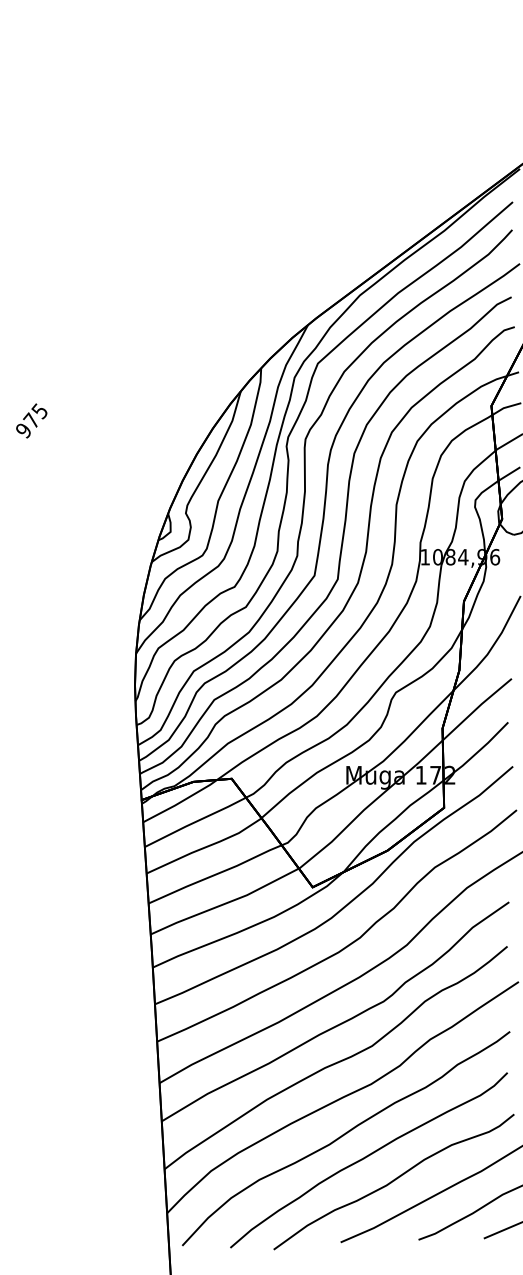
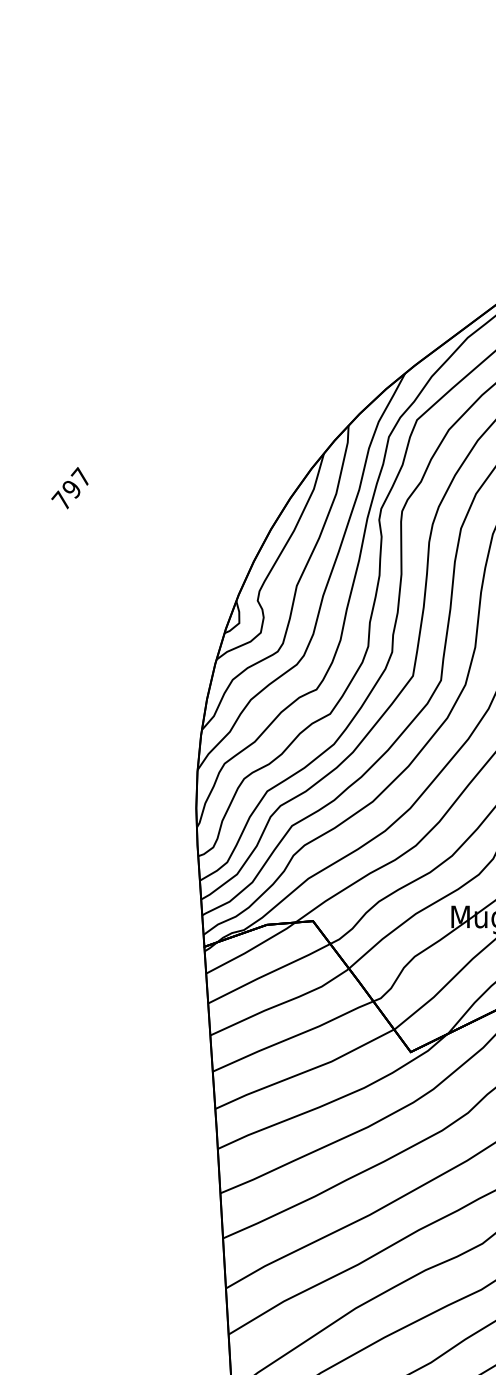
text: (31, 420) -> (71, 488), 975 -> 797

